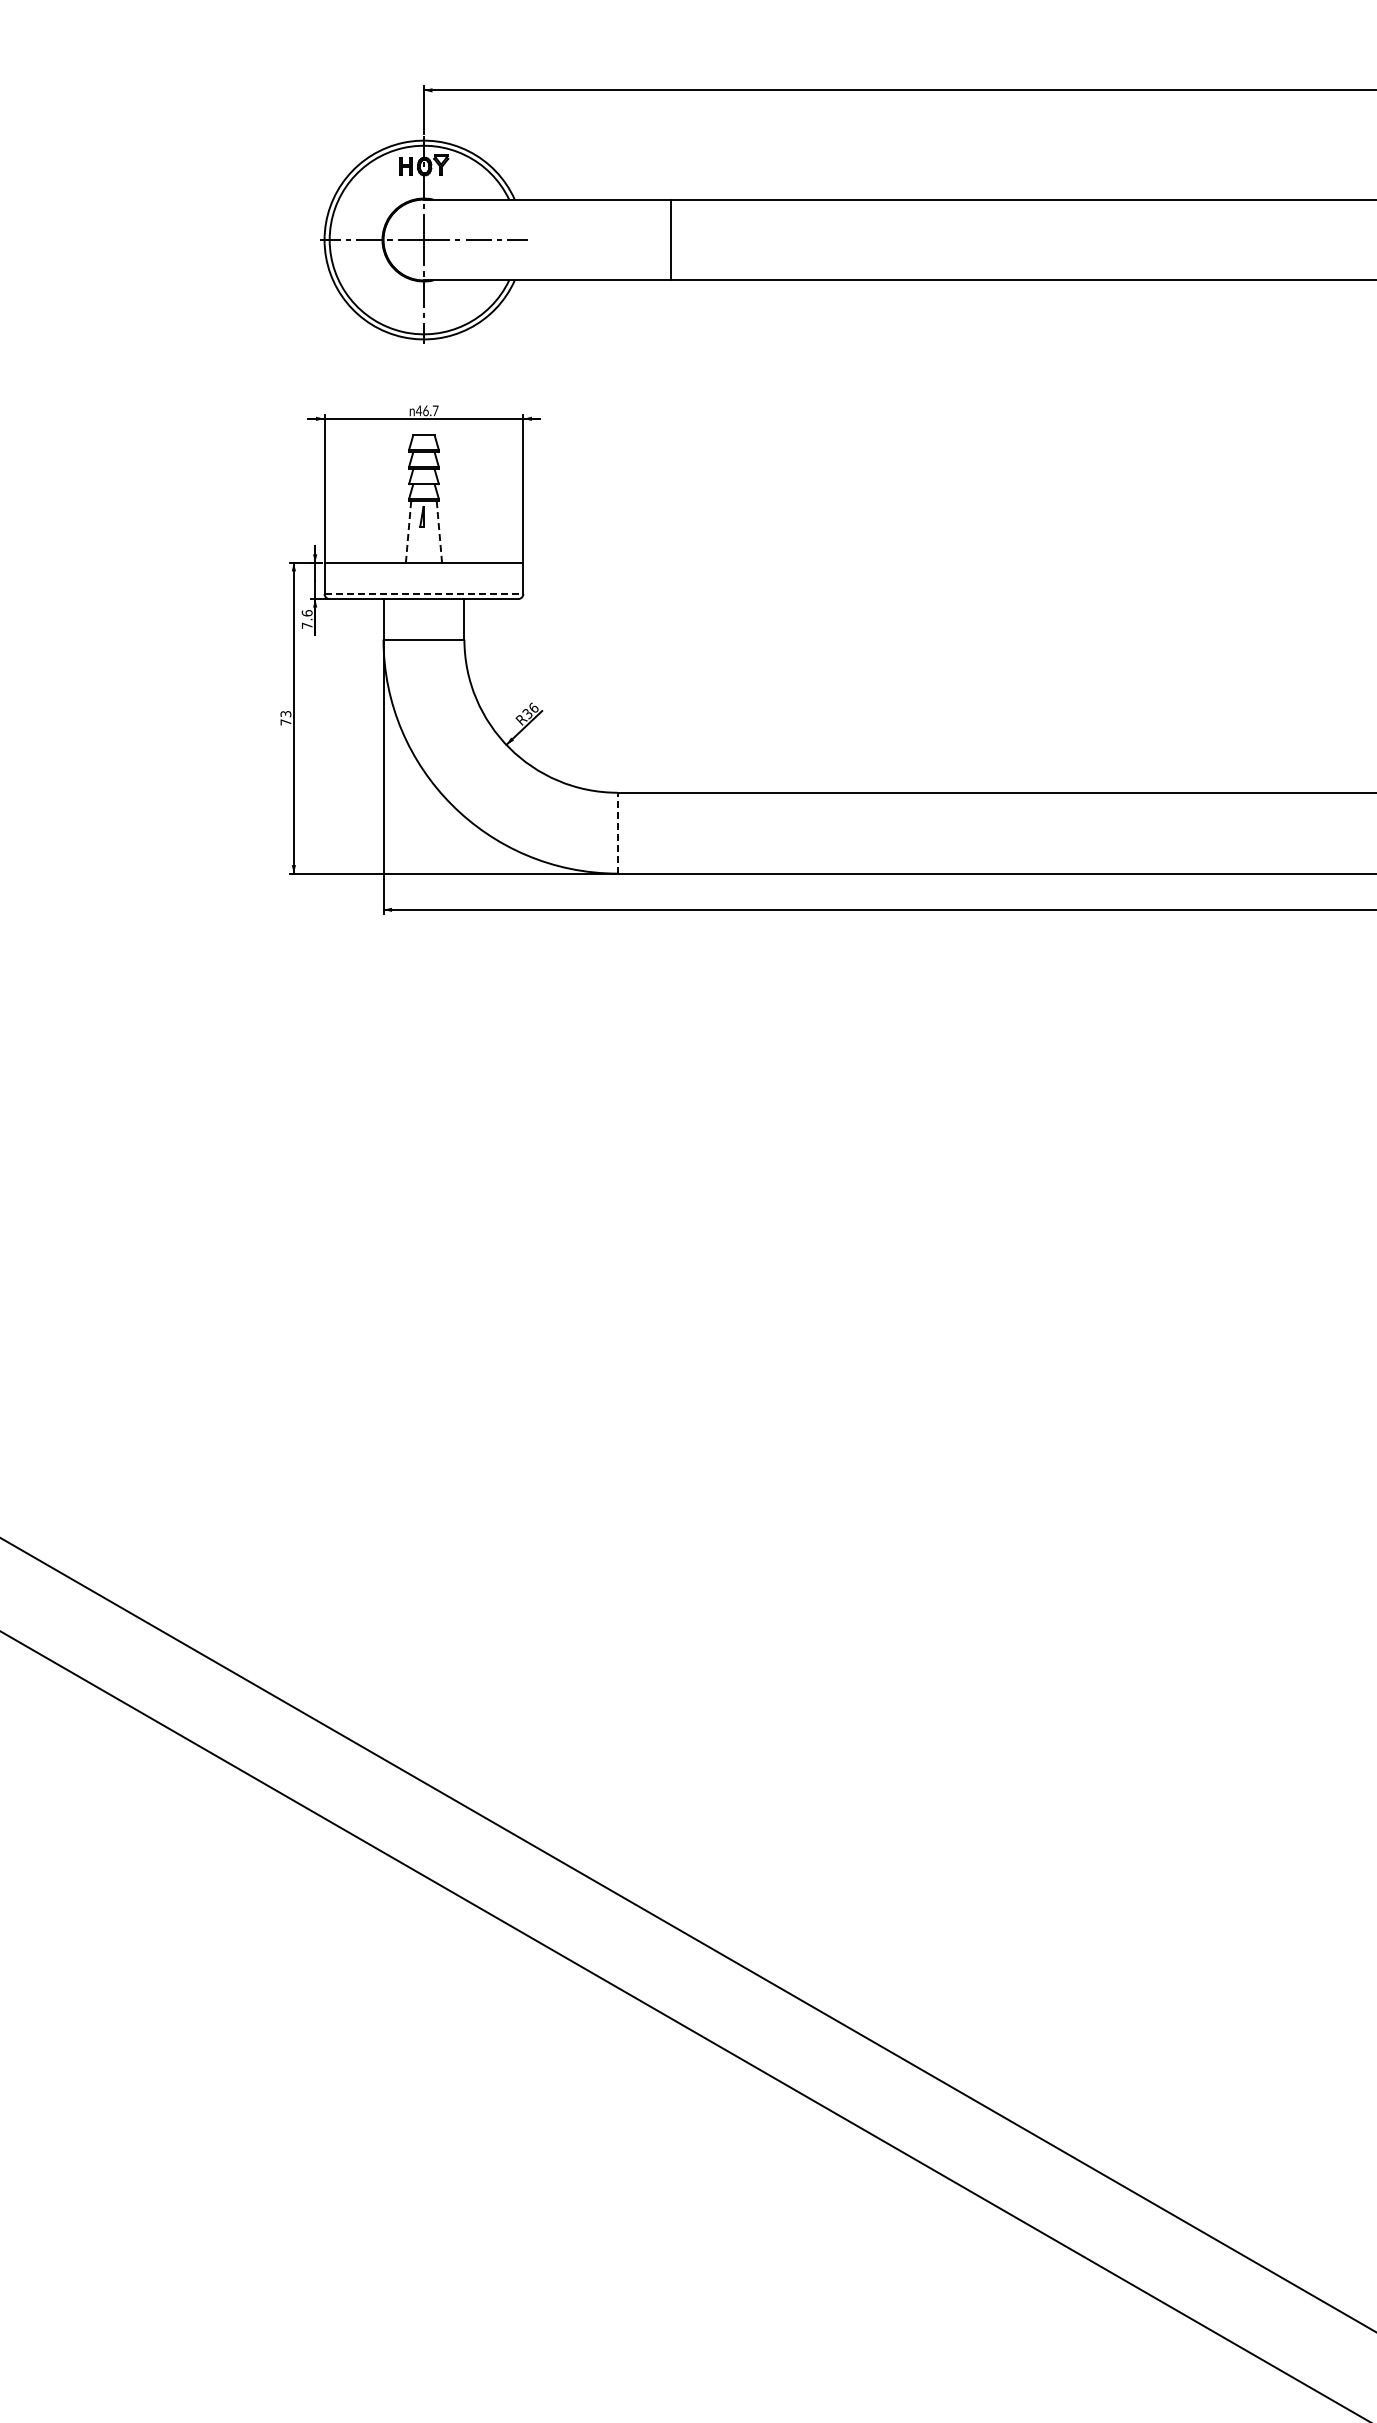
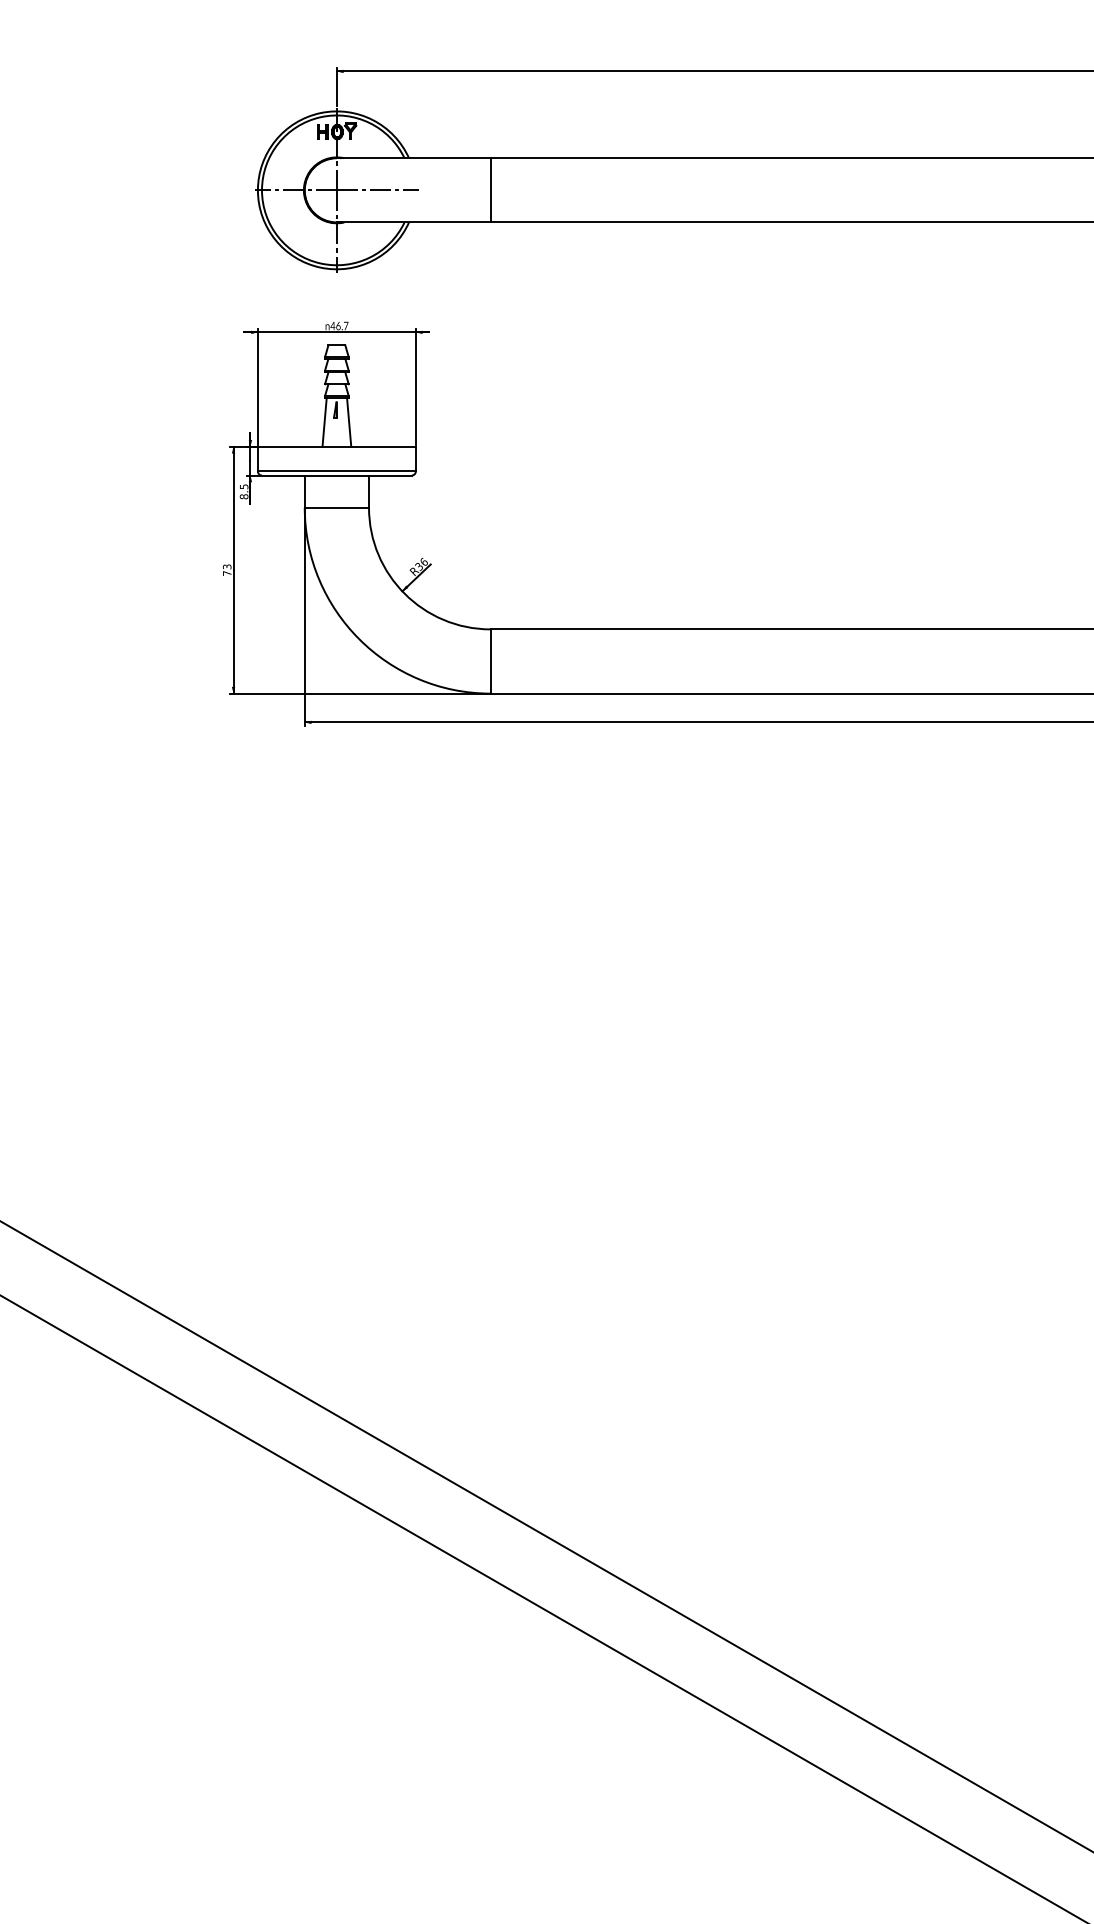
line: (670, 239) -> (490, 189), moved
line: (408, 532) -> (324, 422), dashed -> solid
line: (439, 532) -> (349, 422), dashed -> solid
line: (424, 593) -> (337, 471), dashed -> solid
text: (306, 619) -> (243, 491), 7.6 -> 8.5
line: (617, 832) -> (490, 660), dashed -> solid

